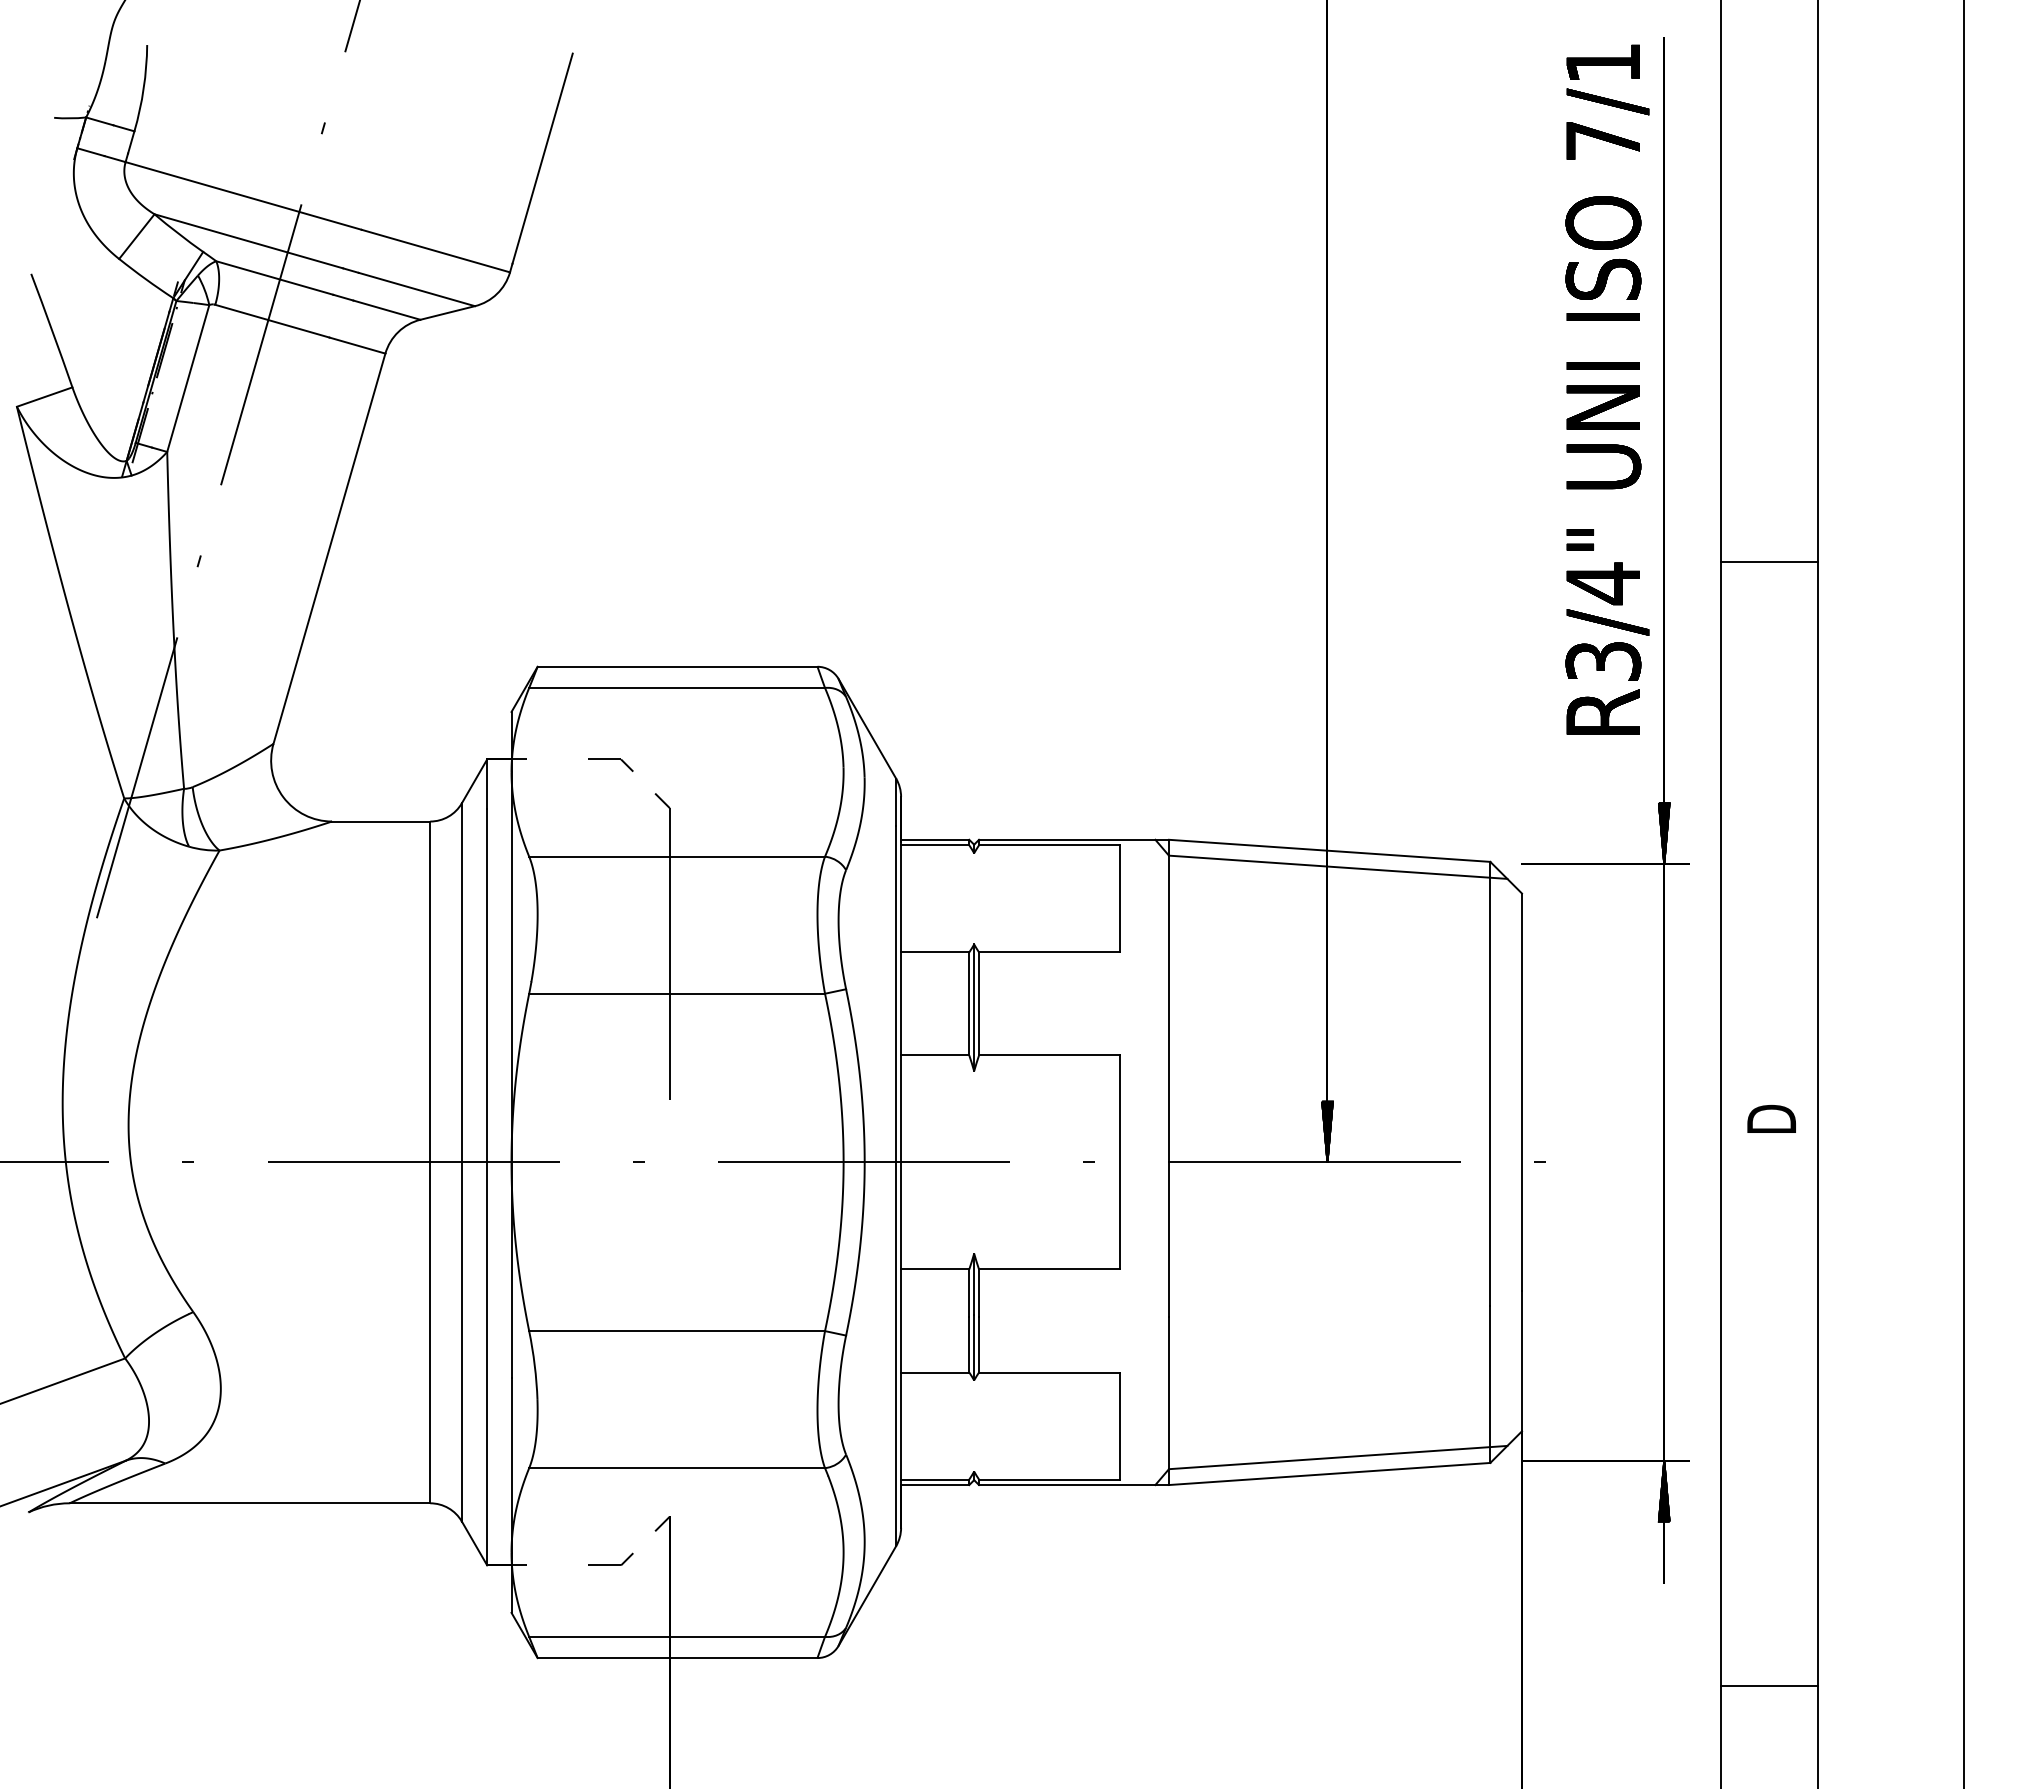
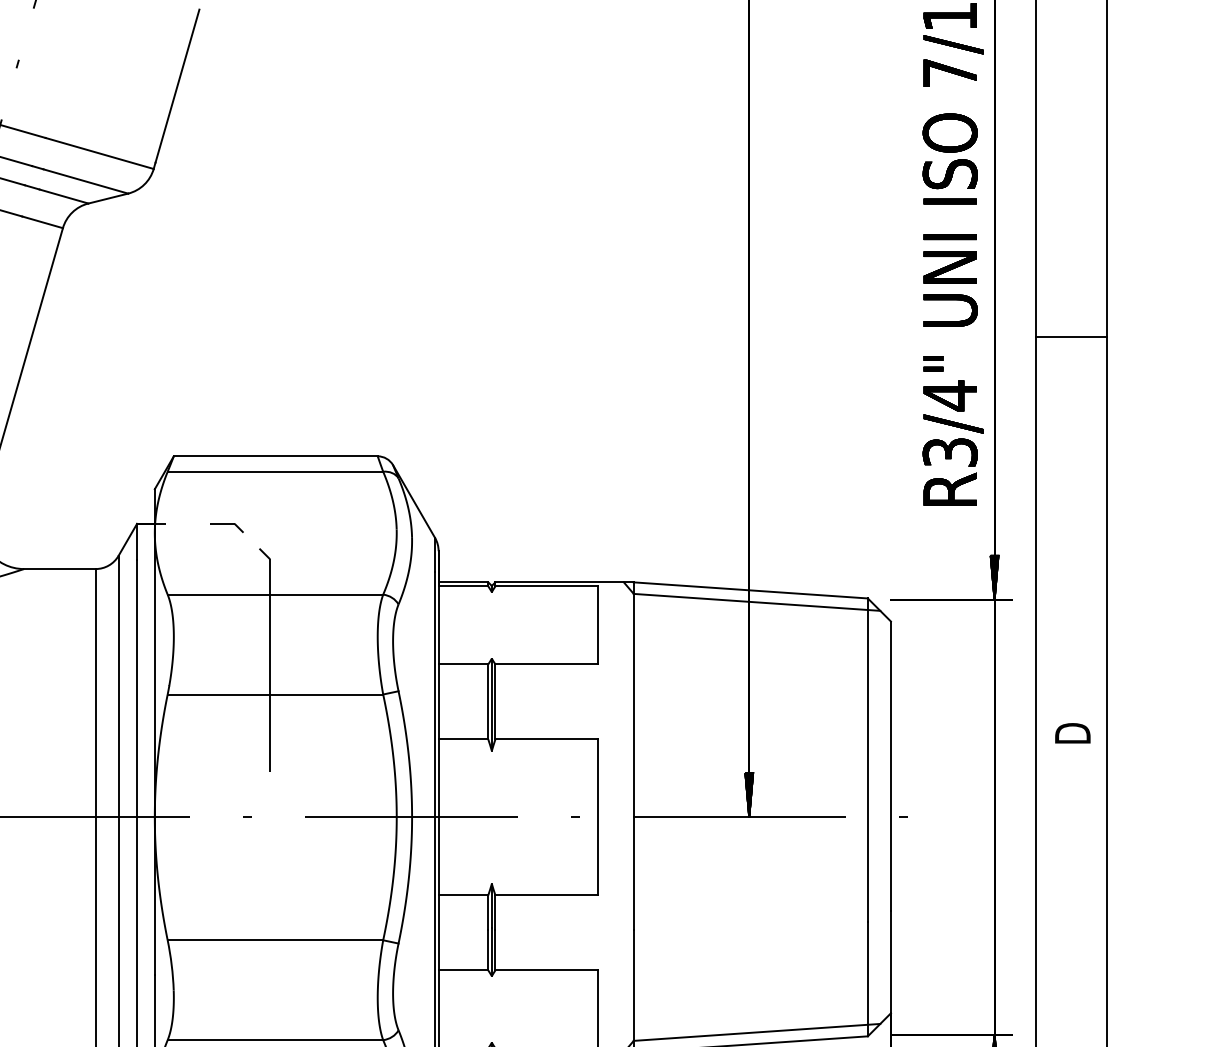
line: (1769, 561) -> (1071, 336), moved
text: (1771, 1118) -> (1072, 732), moved

